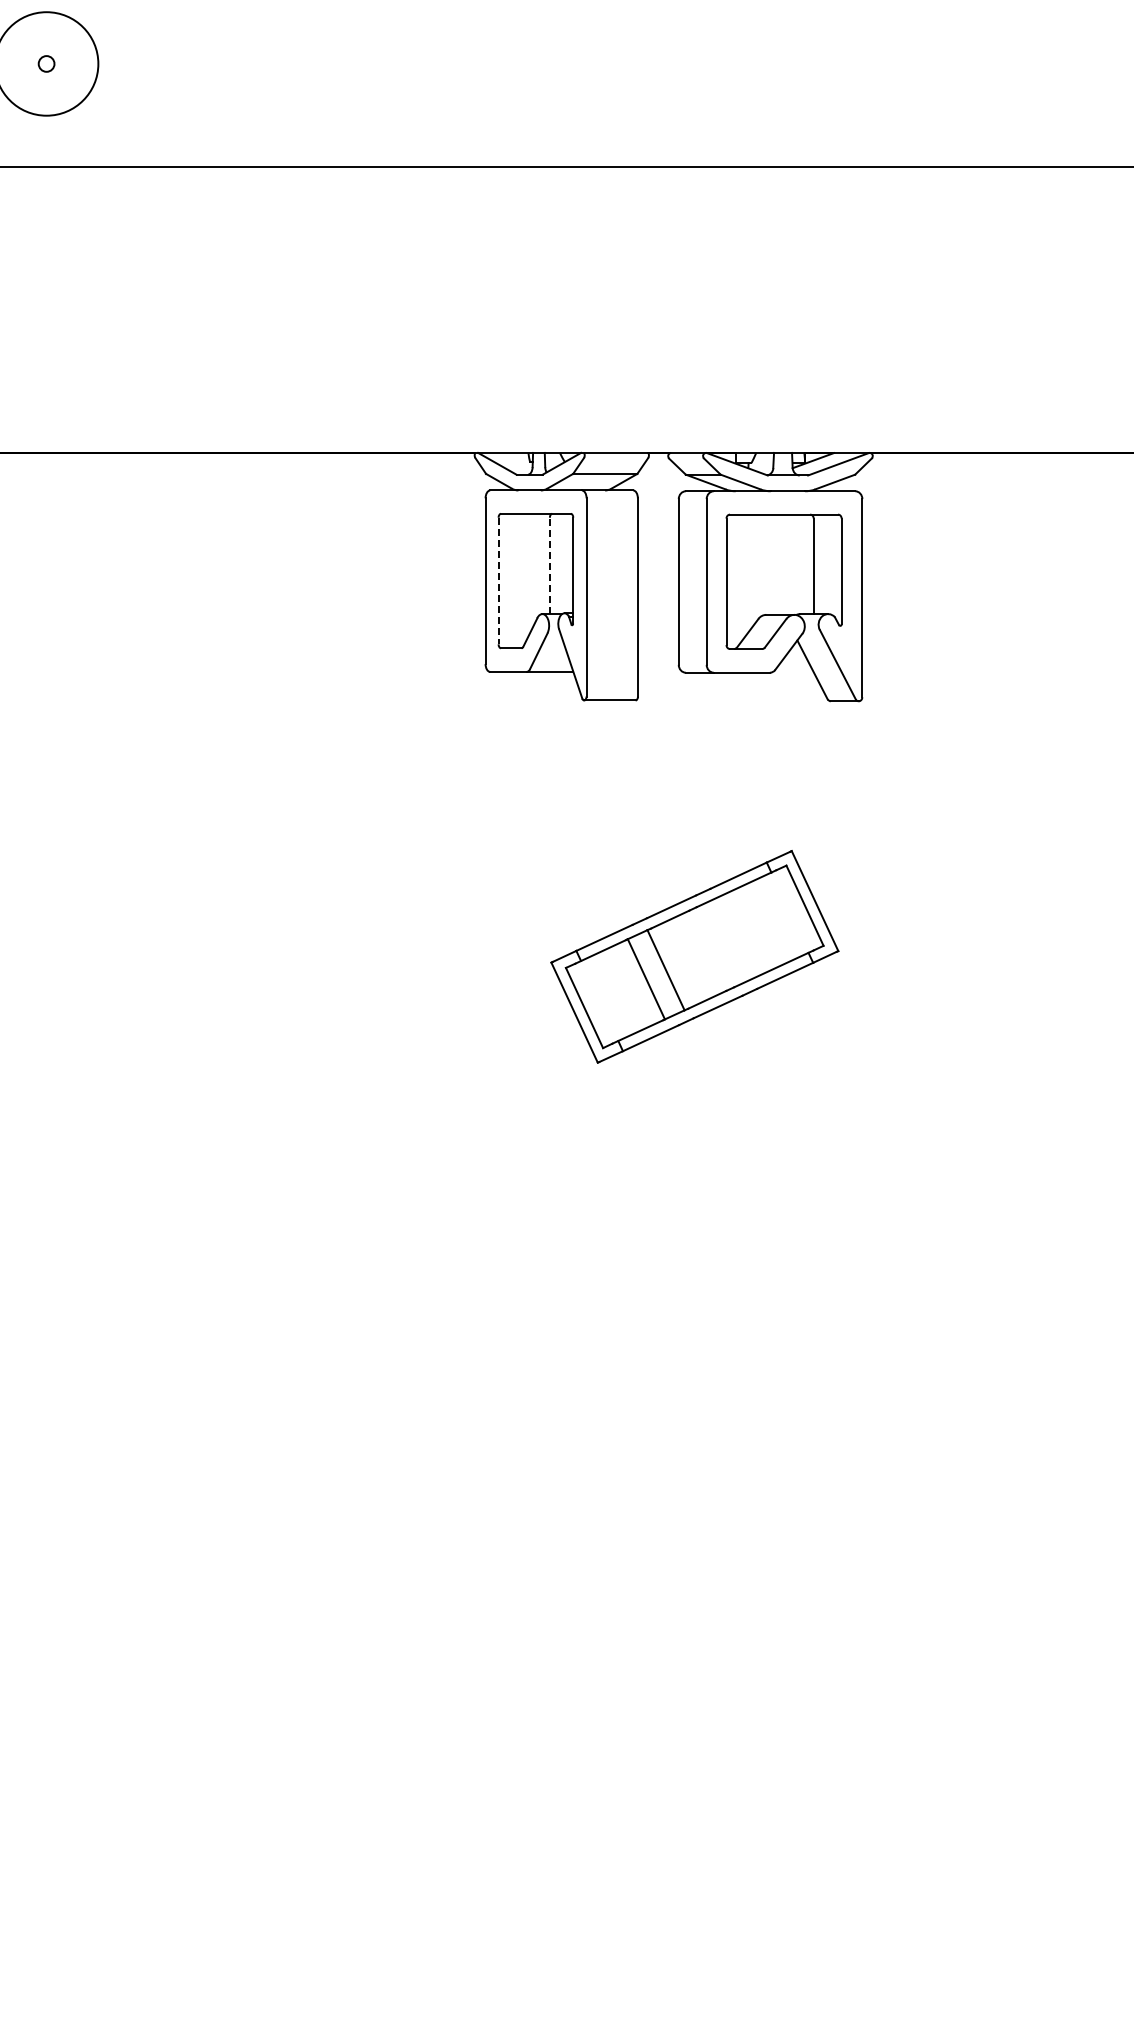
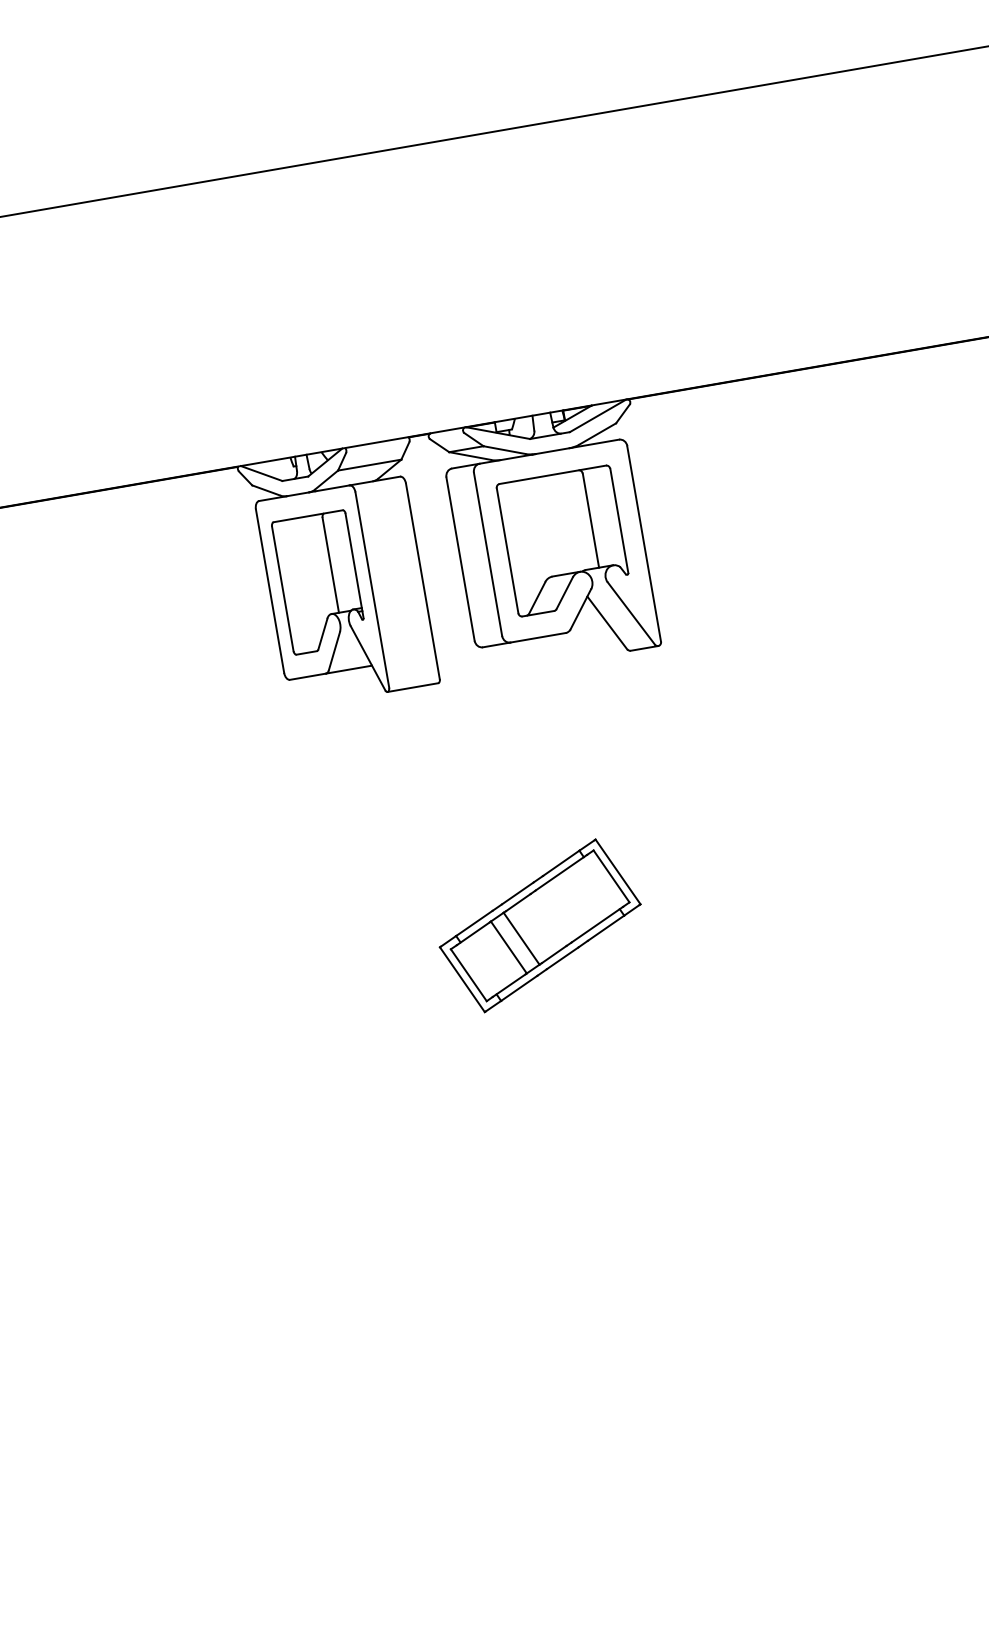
line: (549, 565) -> (330, 564), dashed -> solid
line: (498, 581) -> (282, 589), dashed -> solid
part: (694, 956) -> (539, 925), size x0.71

